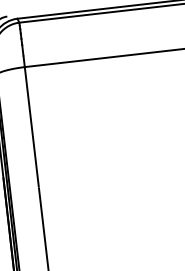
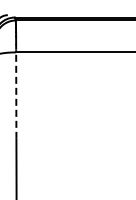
line: (31, 120) -> (16, 90), solid -> dashed

